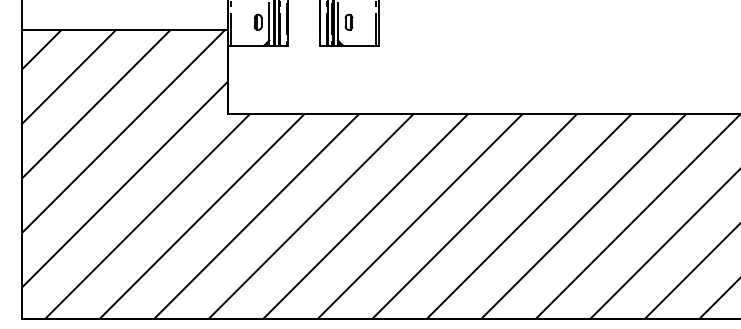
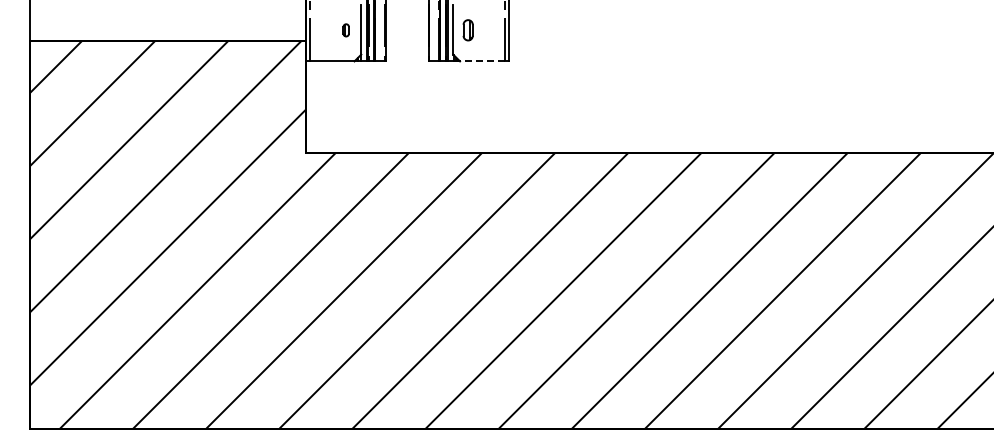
part: (257, 22) -> (345, 30), size x0.6
line: (358, 45) -> (481, 61), solid -> dashed

